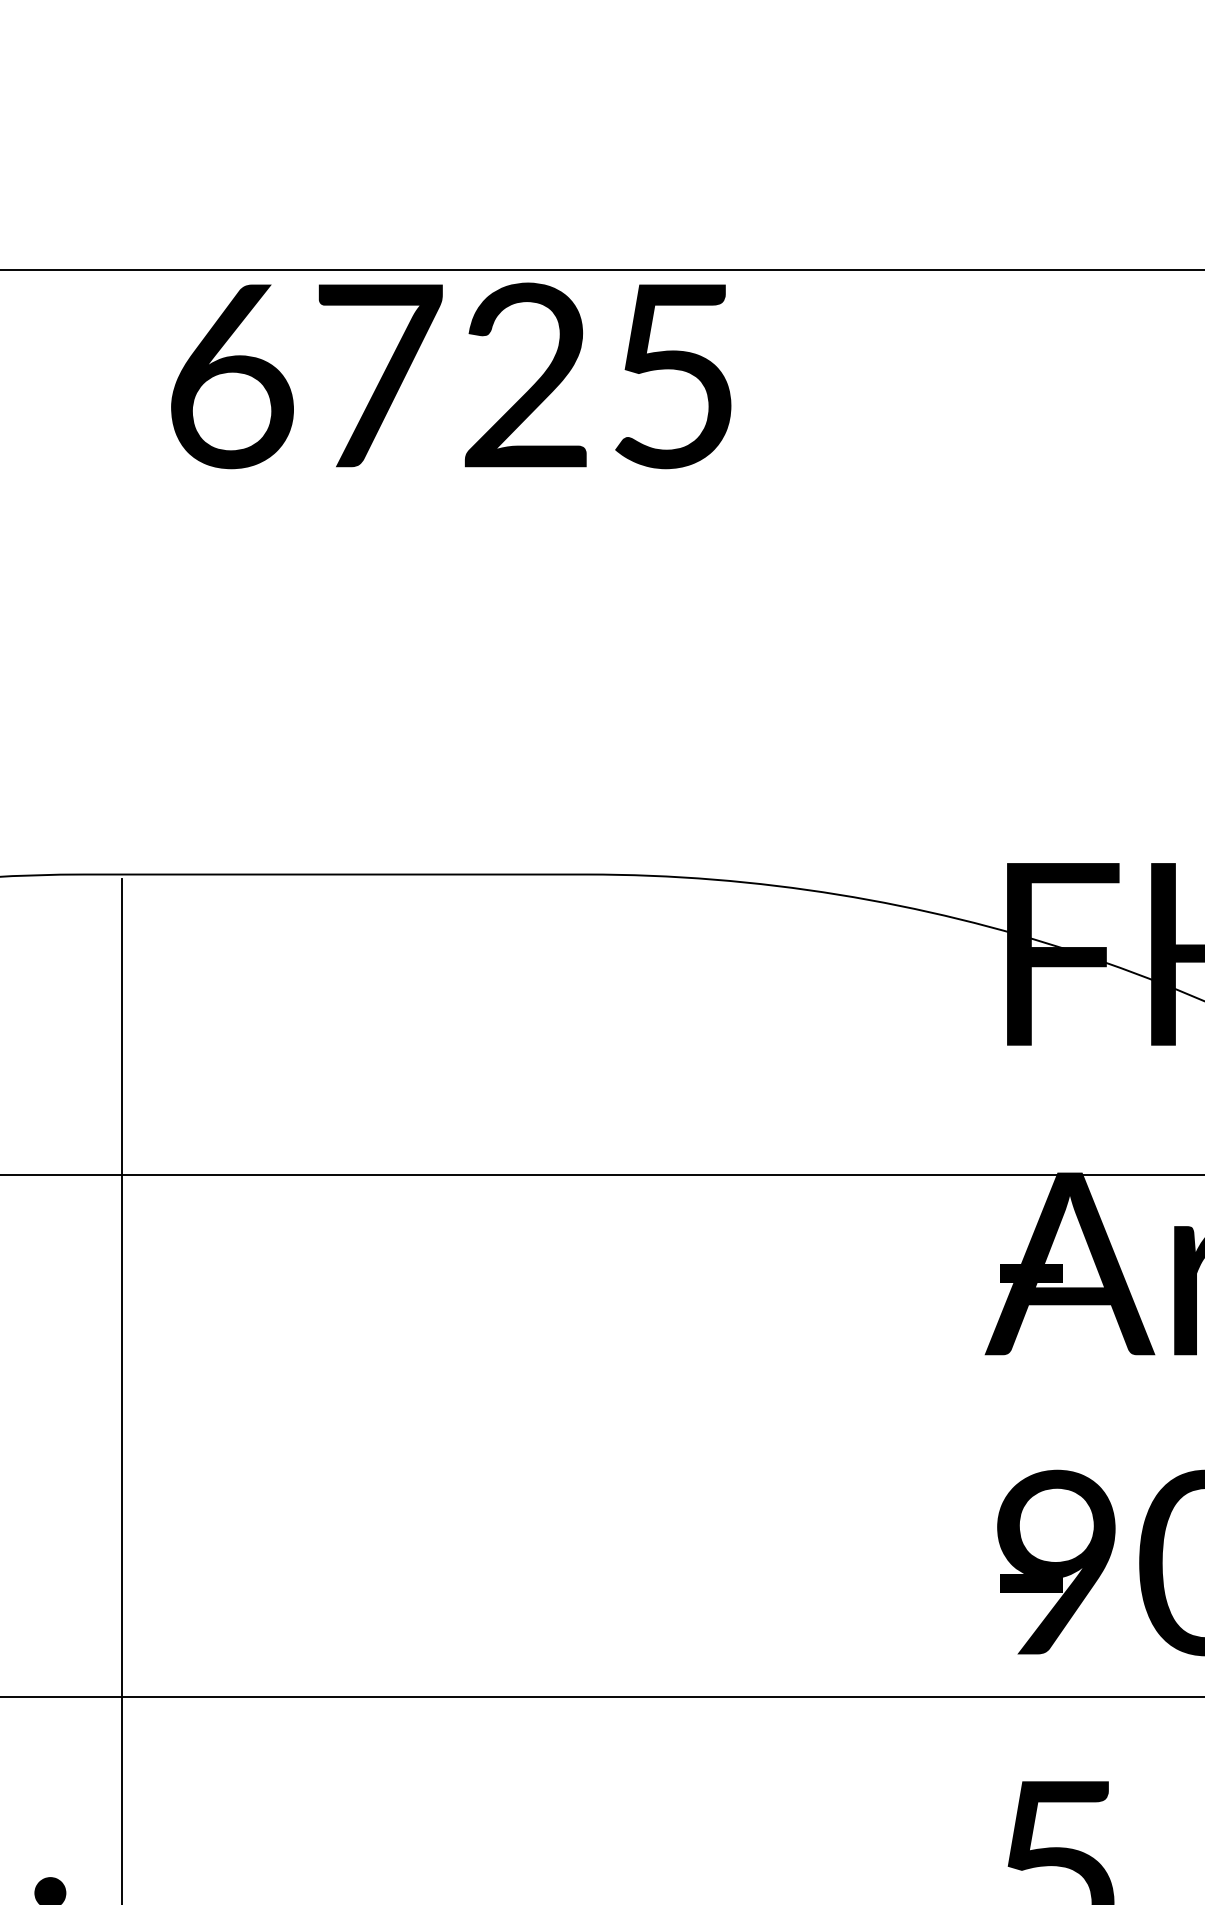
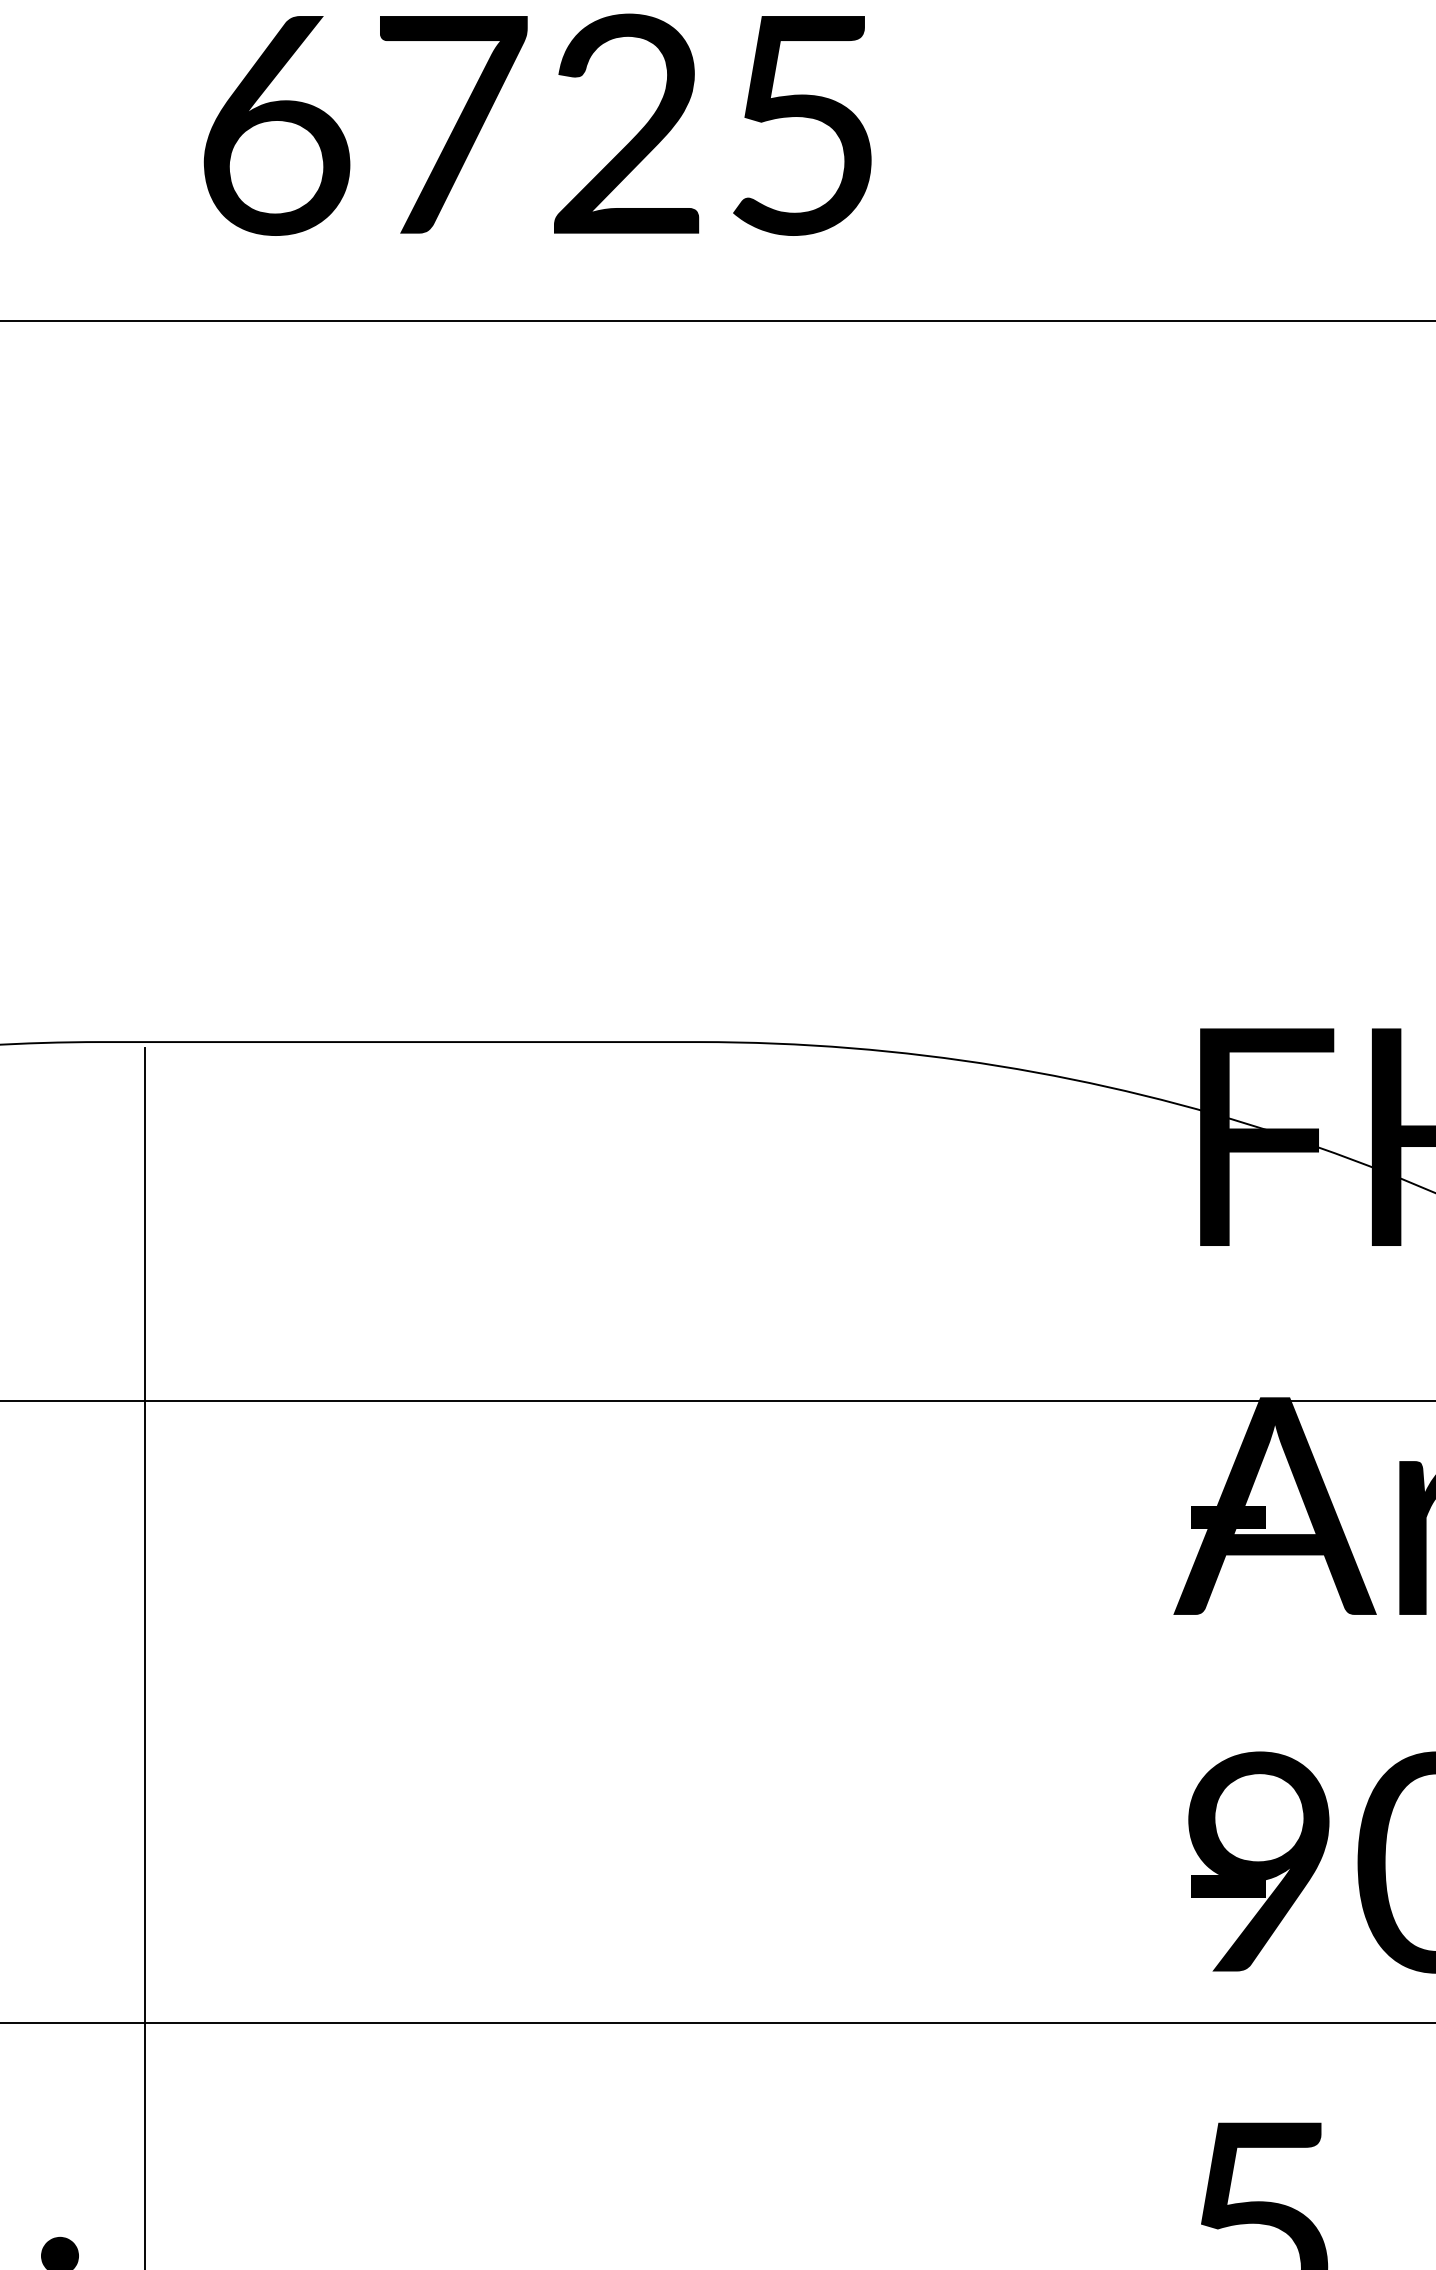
text: (451, 375) -> (537, 124), moved

